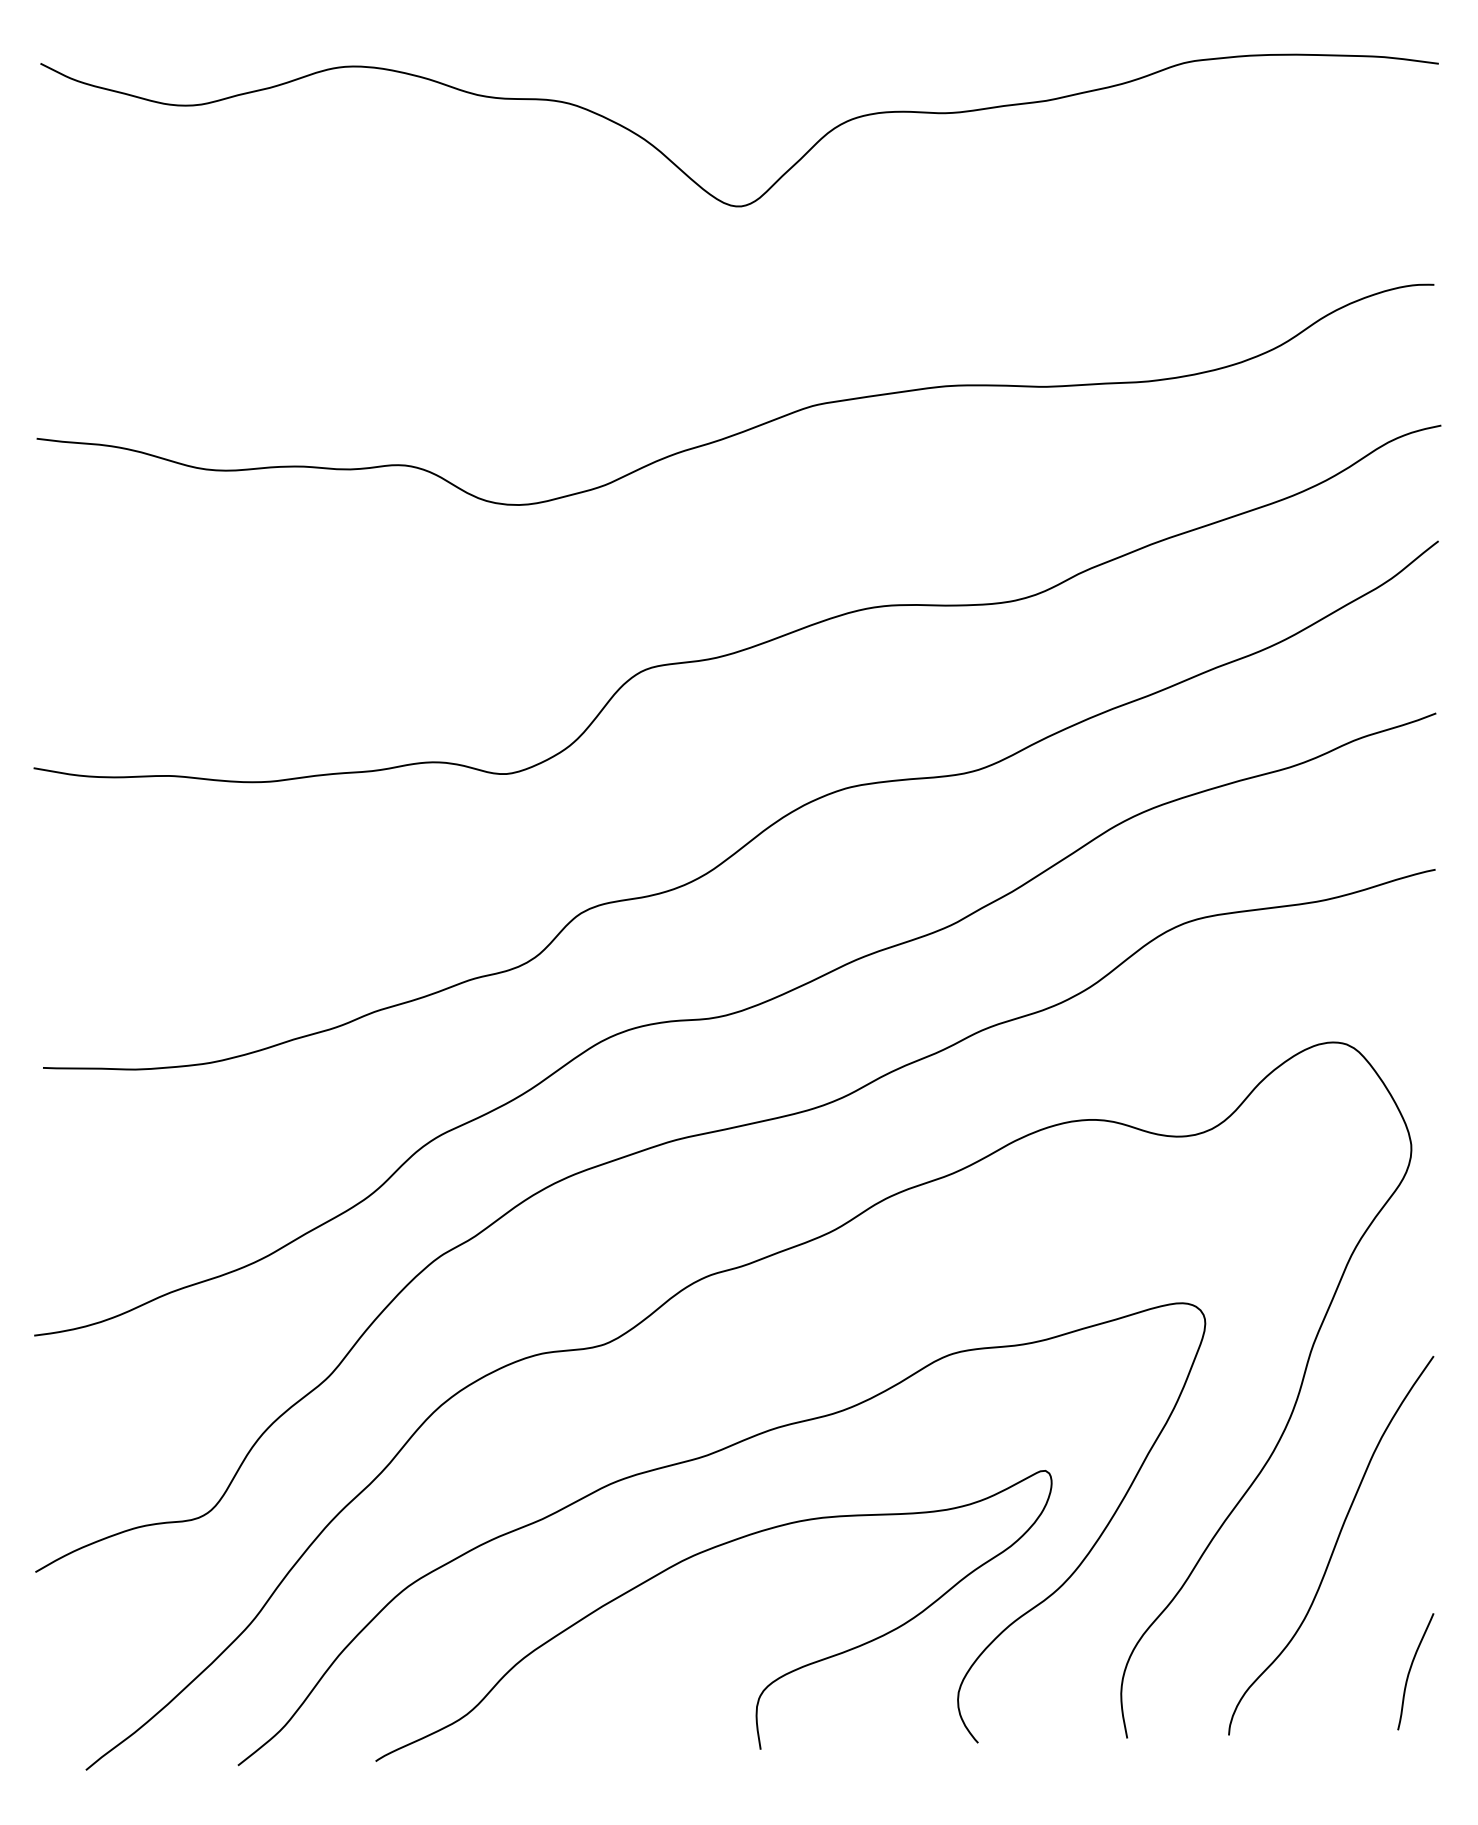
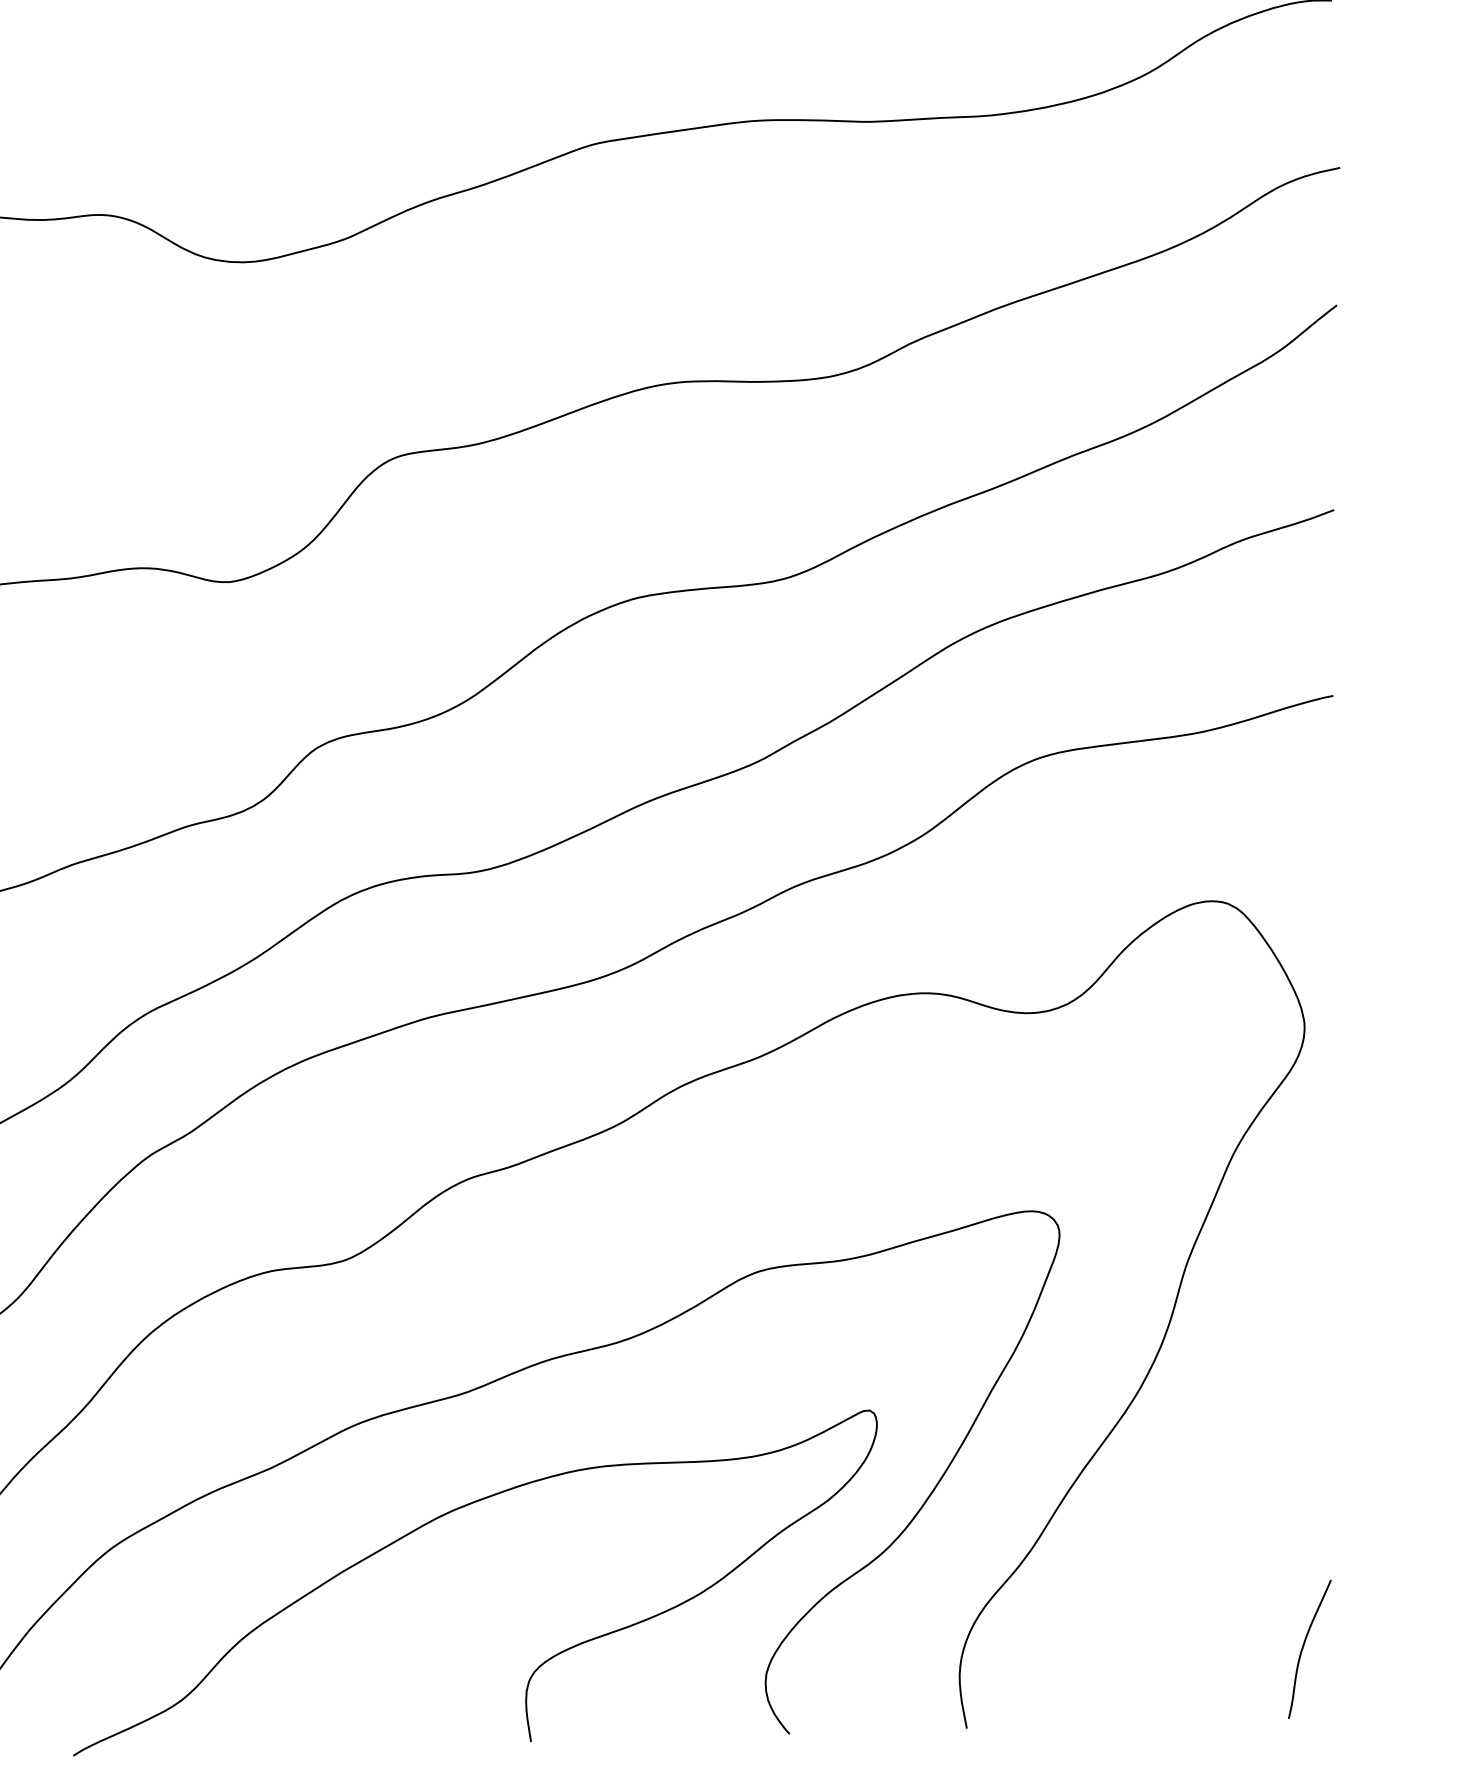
curve: (1333, 1547) -> (1211, 1501), removed

